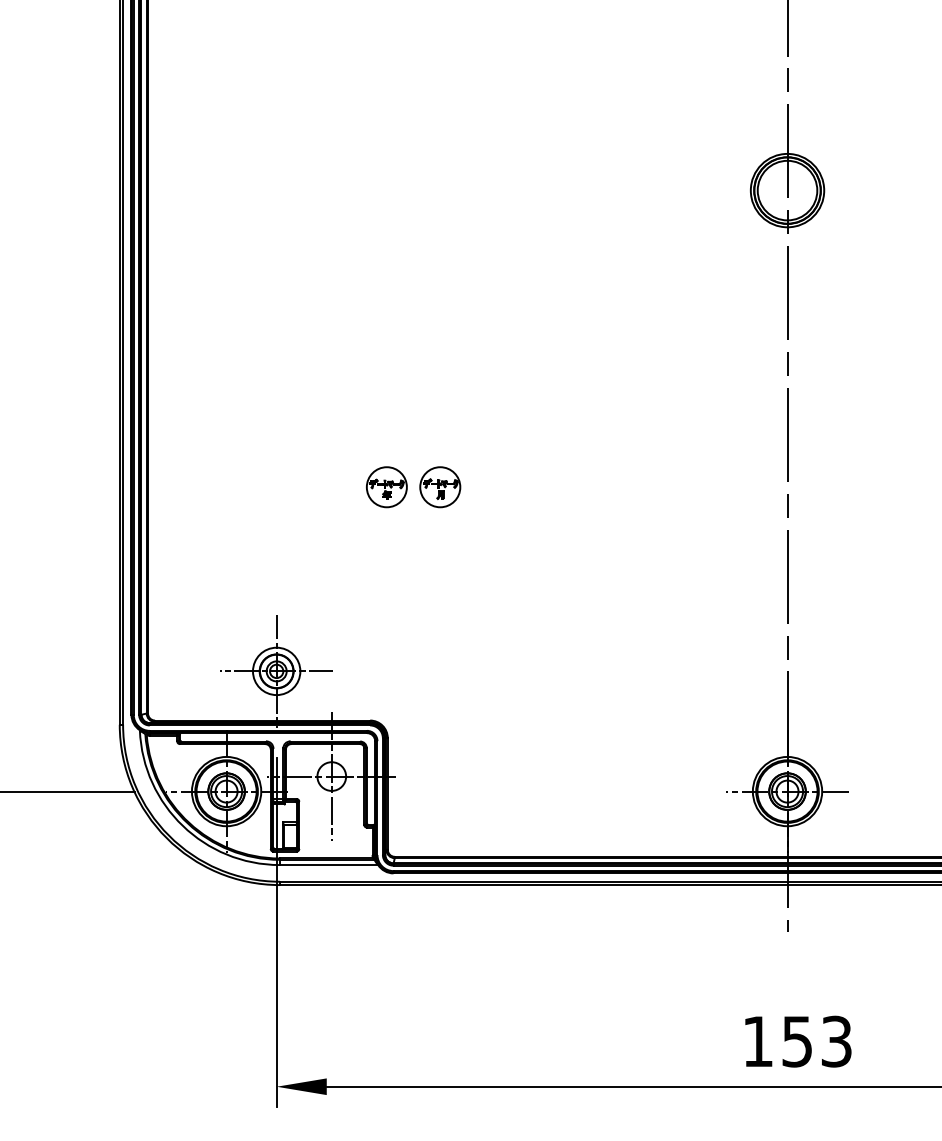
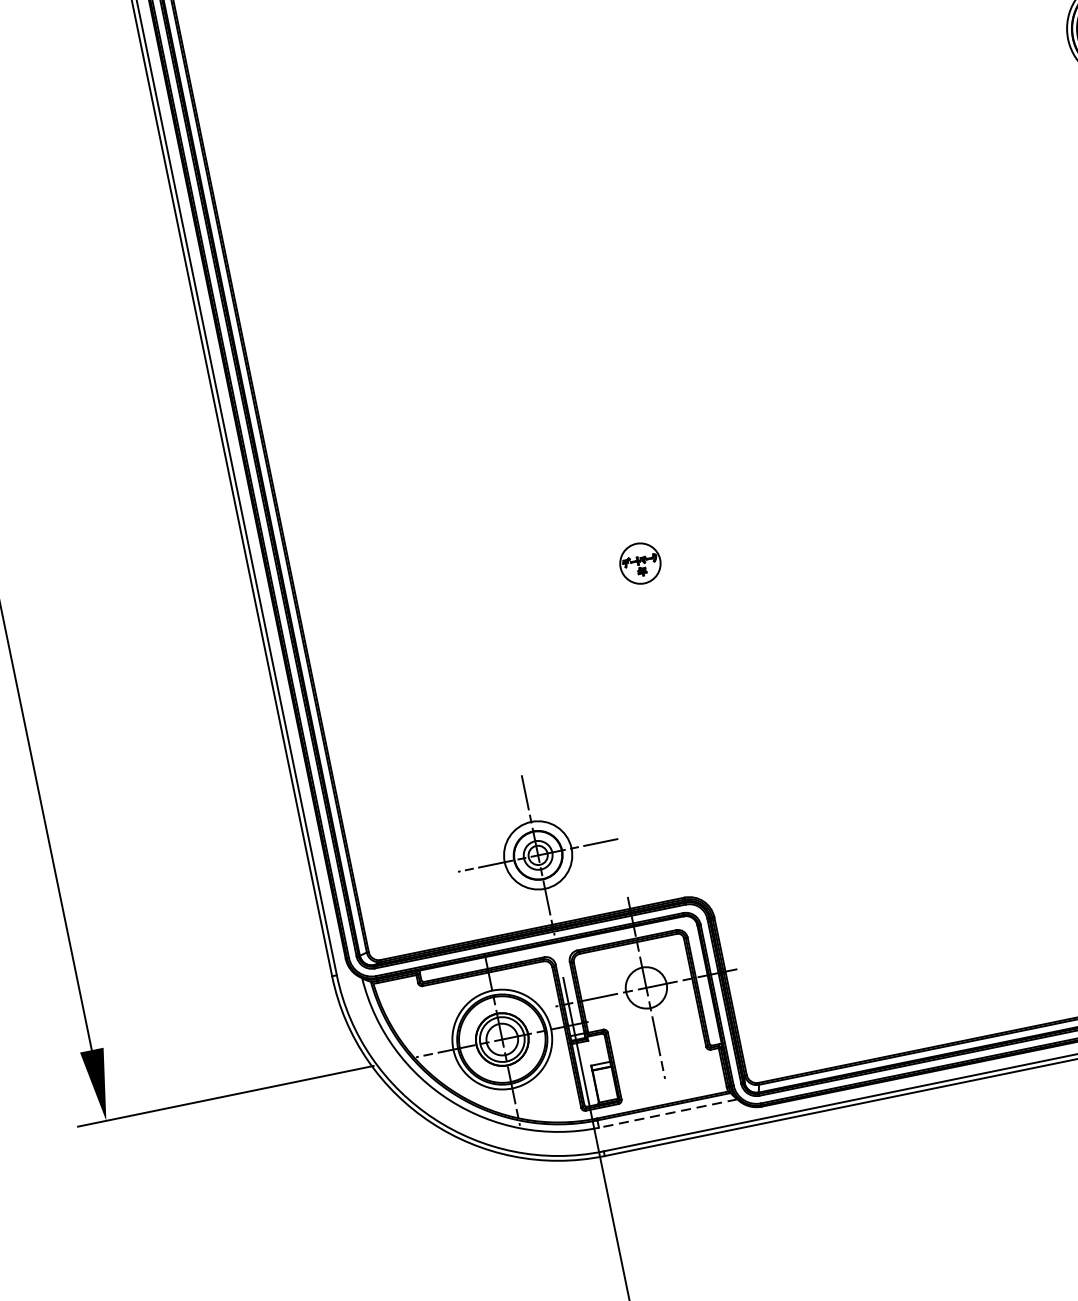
part: (386, 487) -> (639, 563), size x0.7
part: (440, 487) -> (716, 548), removed
line: (328, 865) -> (667, 1114), solid -> dashed

